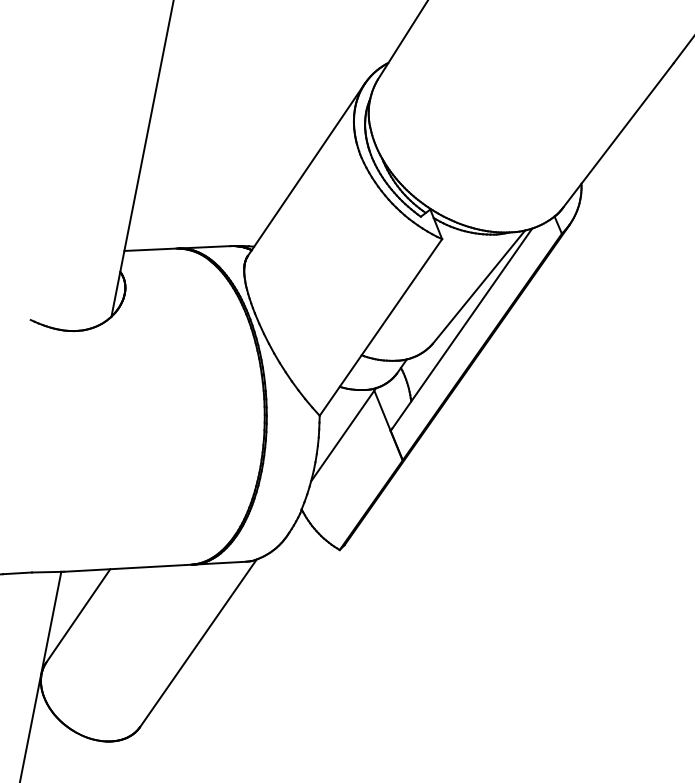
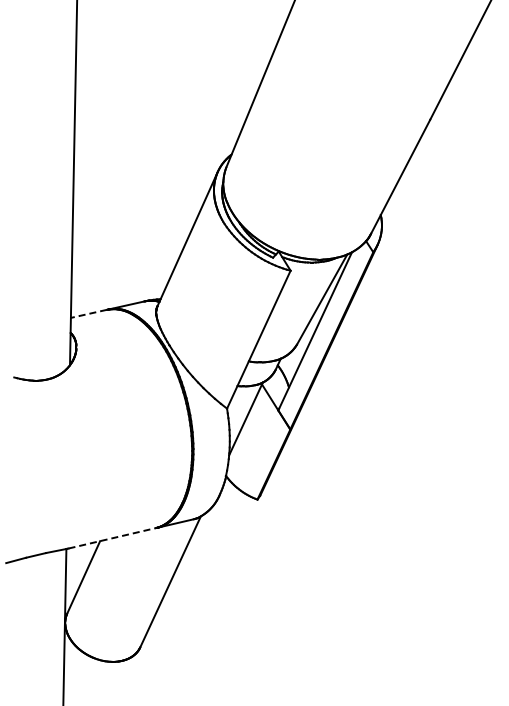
line: (149, 249) -> (88, 313), solid -> dashed
line: (128, 568) -> (112, 538), solid -> dashed

